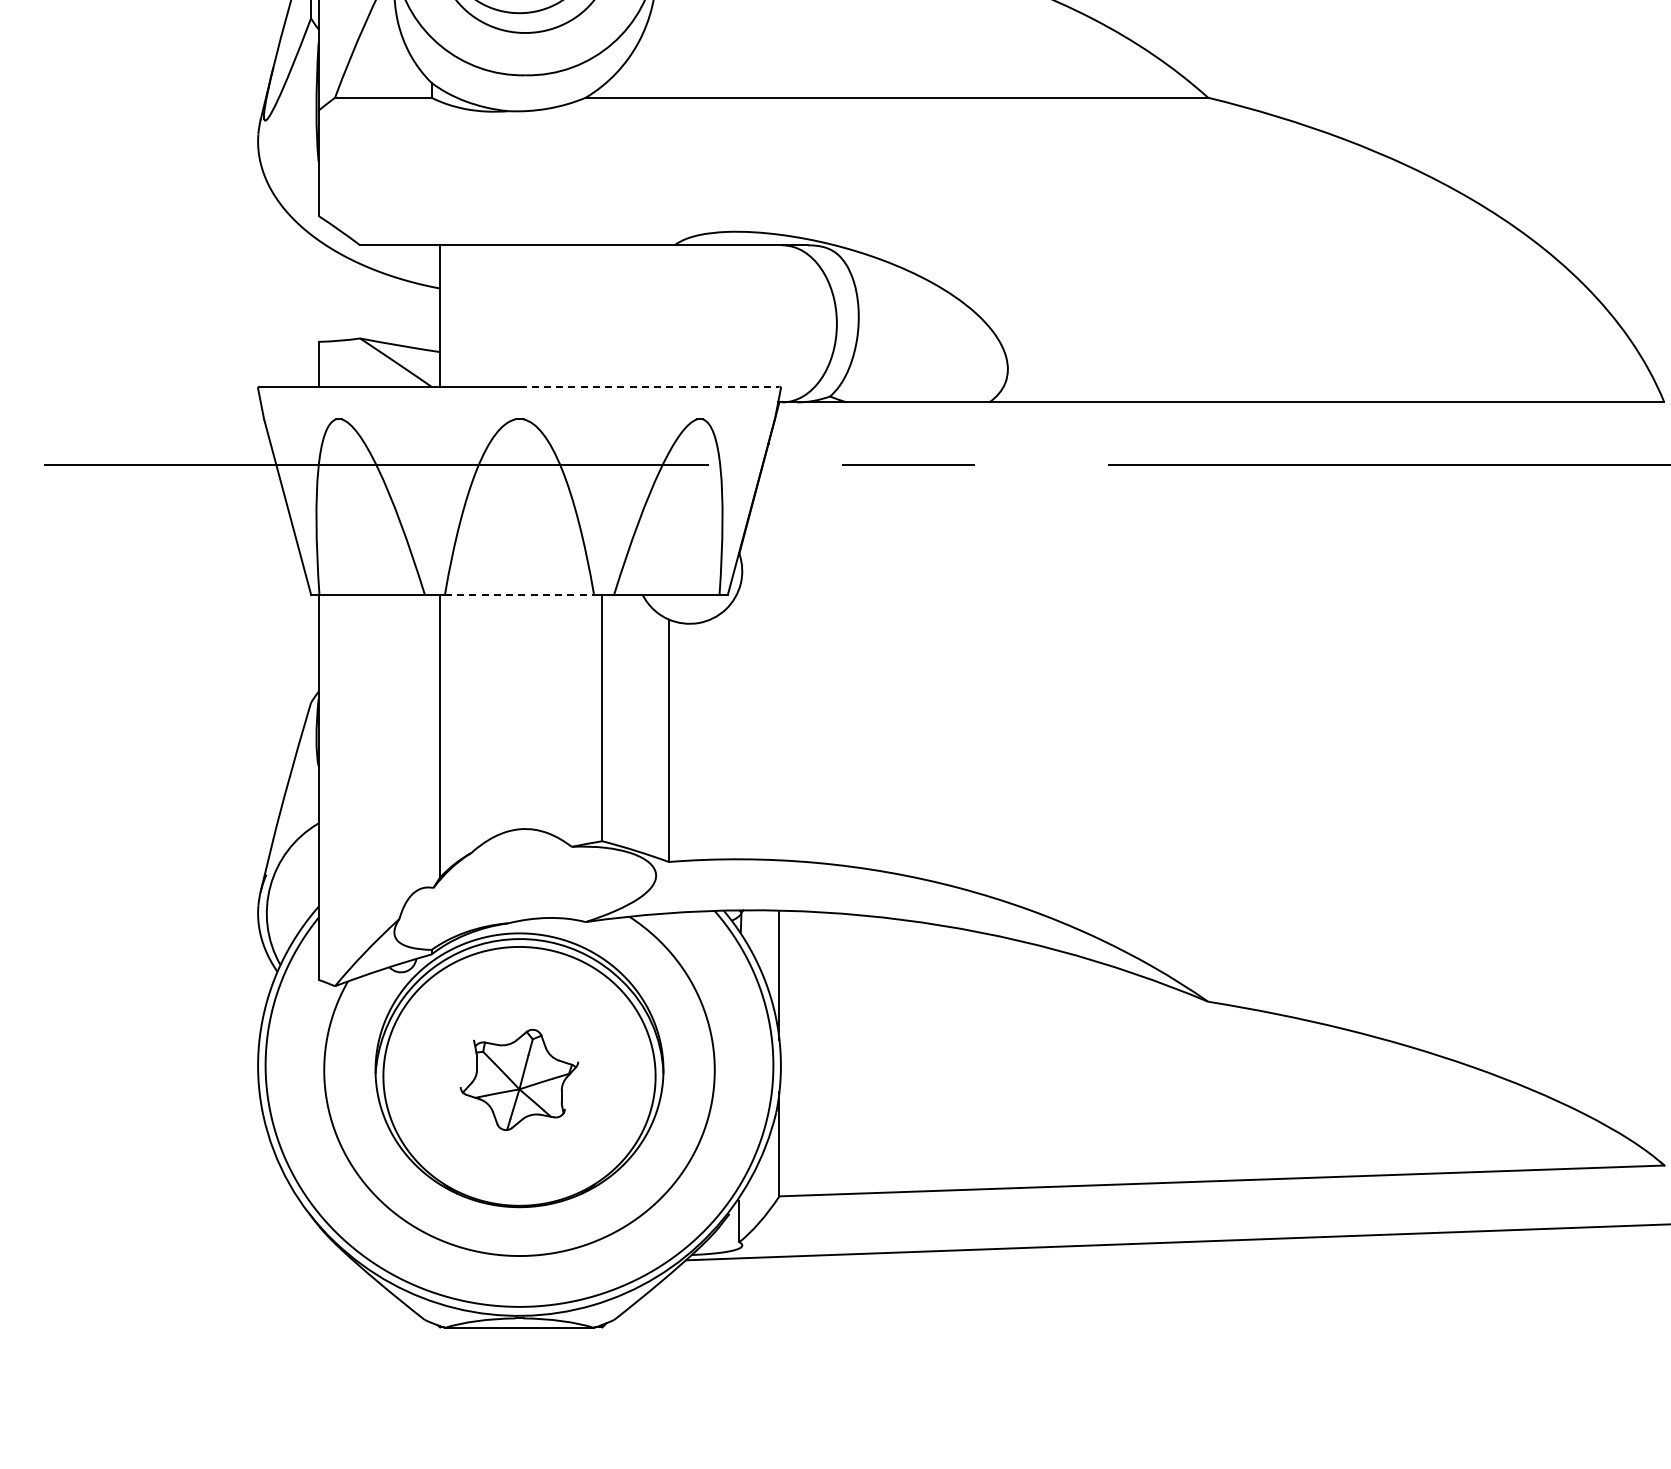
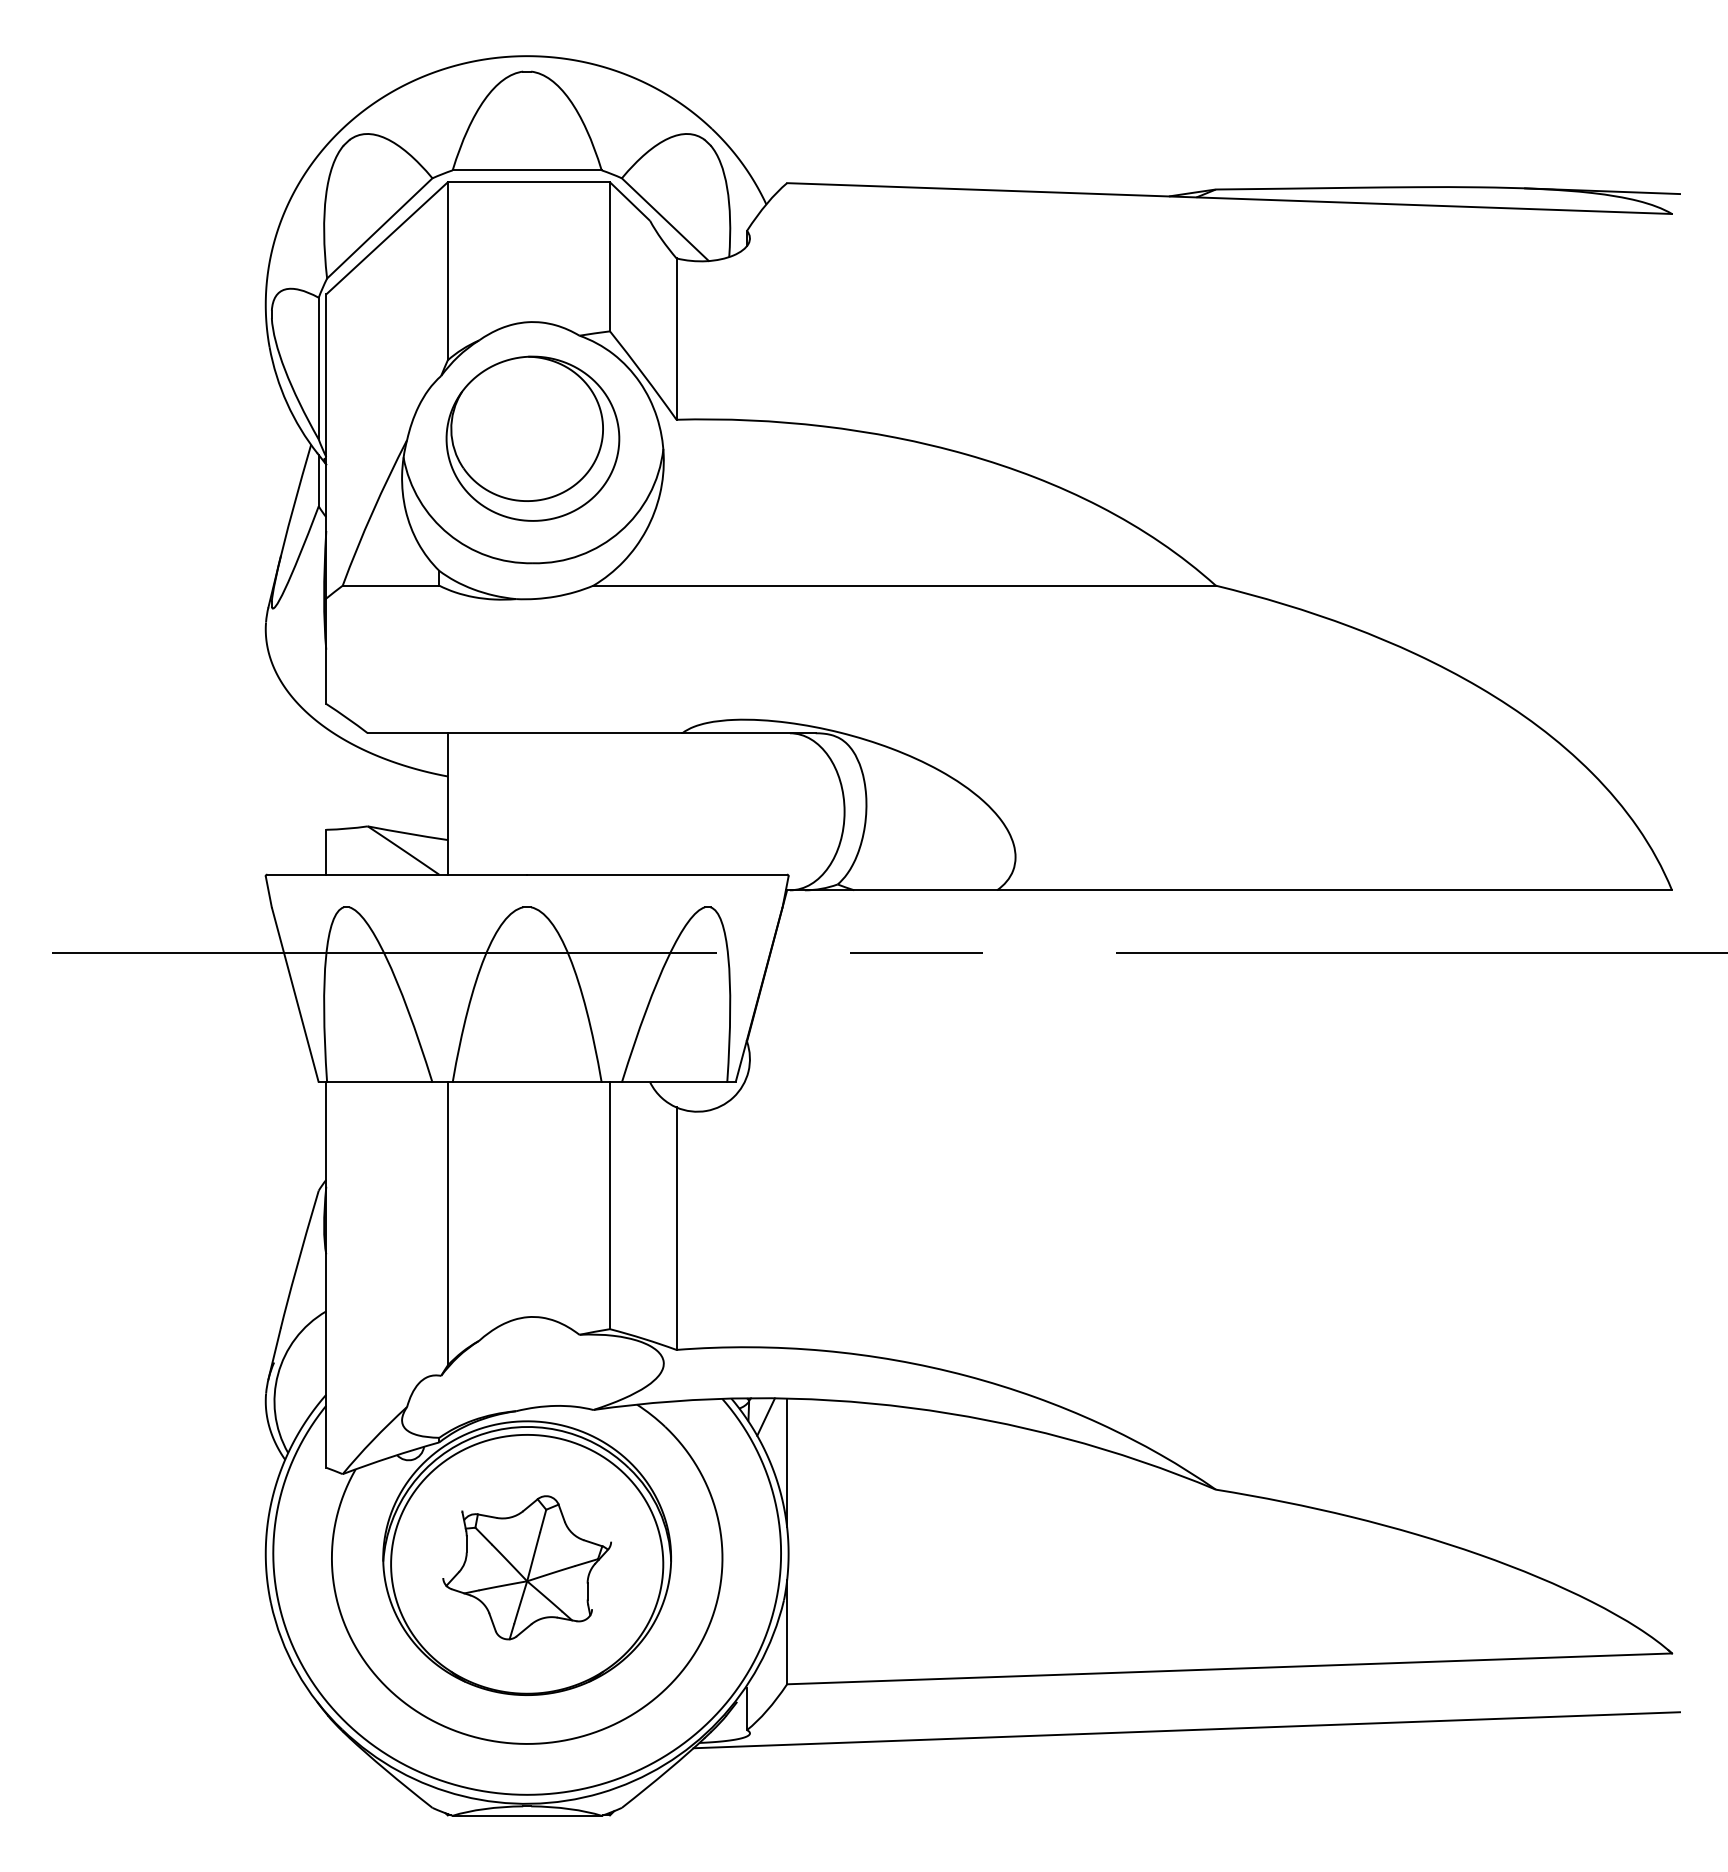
line: (649, 386) -> (657, 874), dashed -> solid
line: (519, 594) -> (527, 1082), dashed -> solid
line: (757, 928) -> (765, 1416), added
part: (518, 1079) -> (526, 1567), size x1.43

